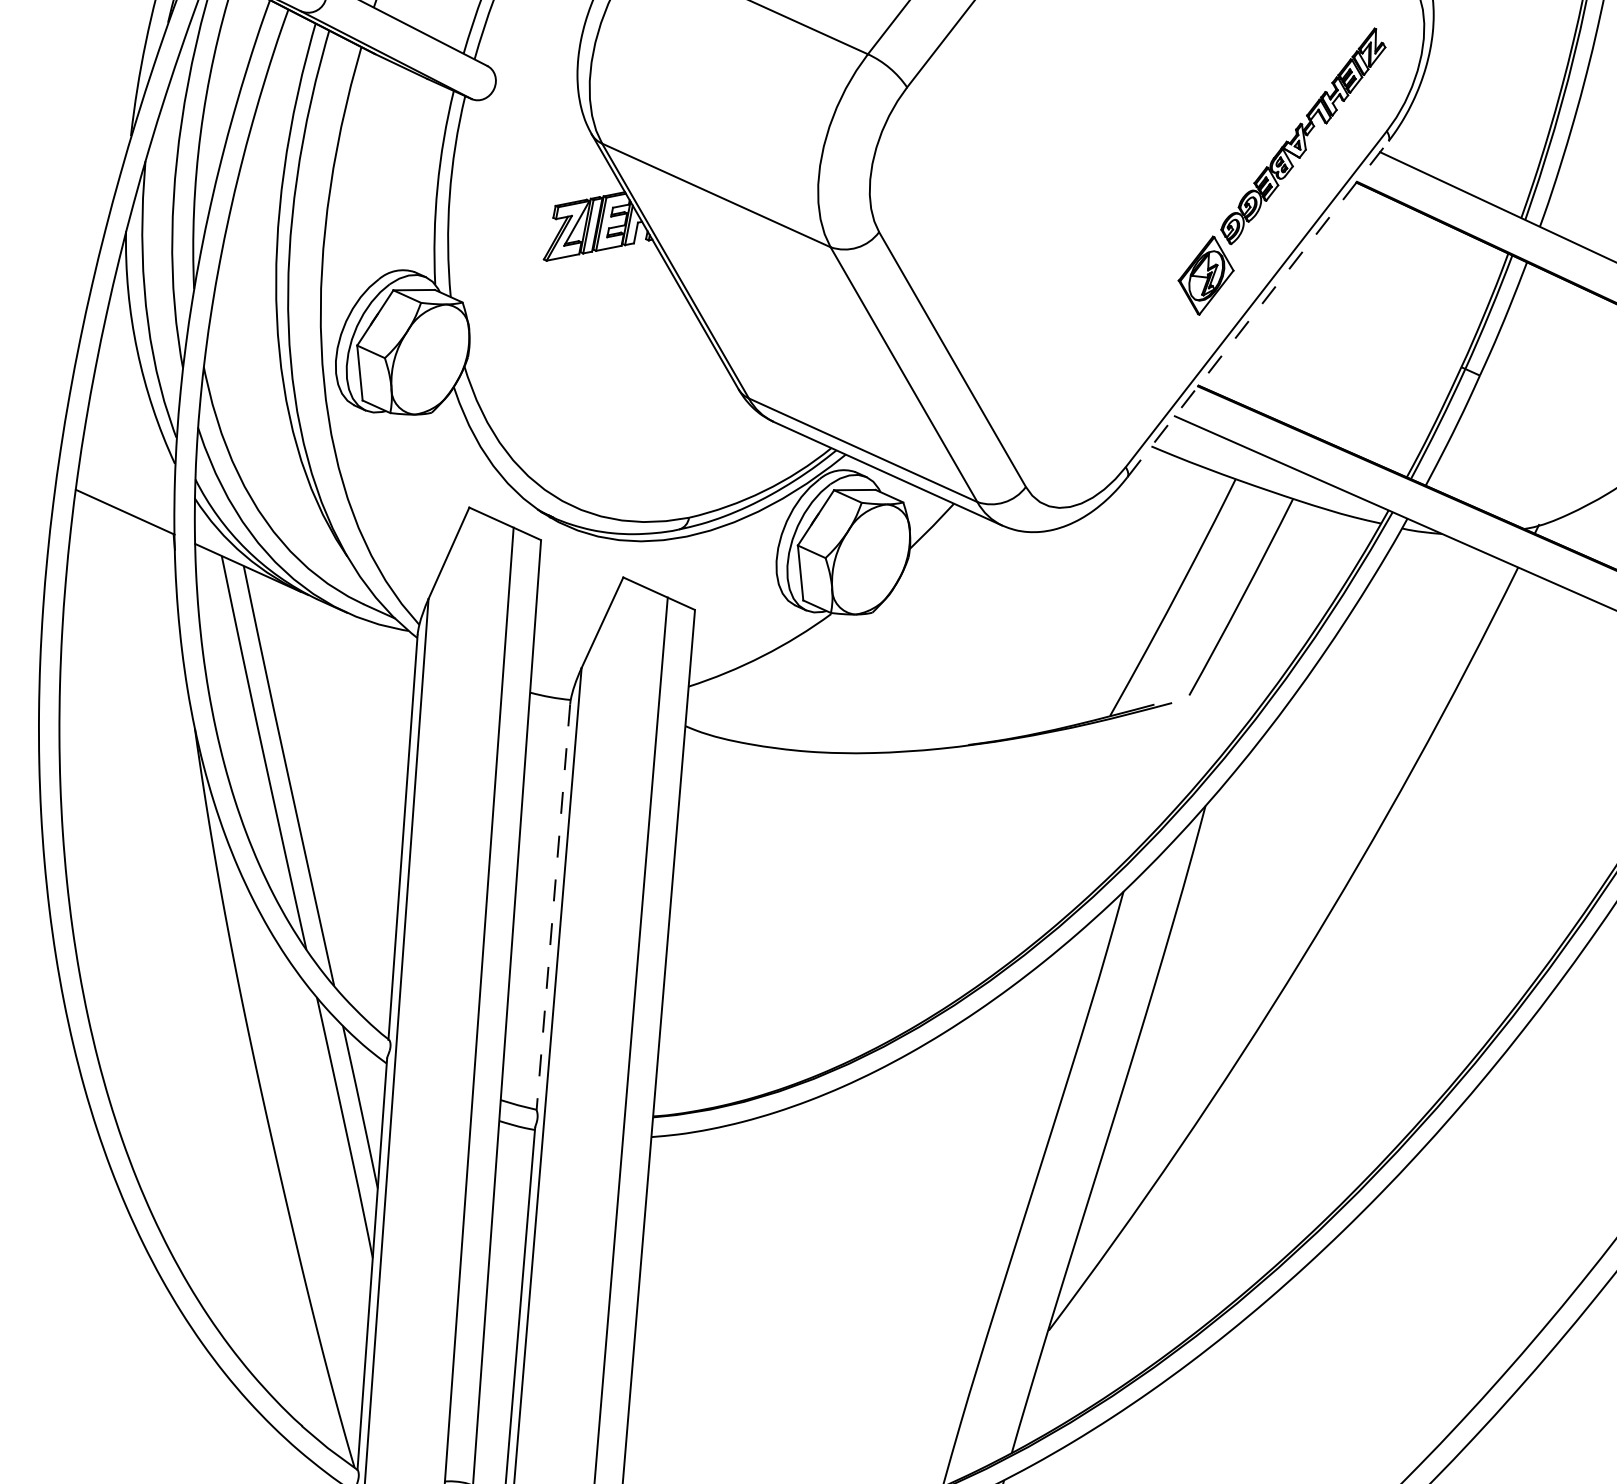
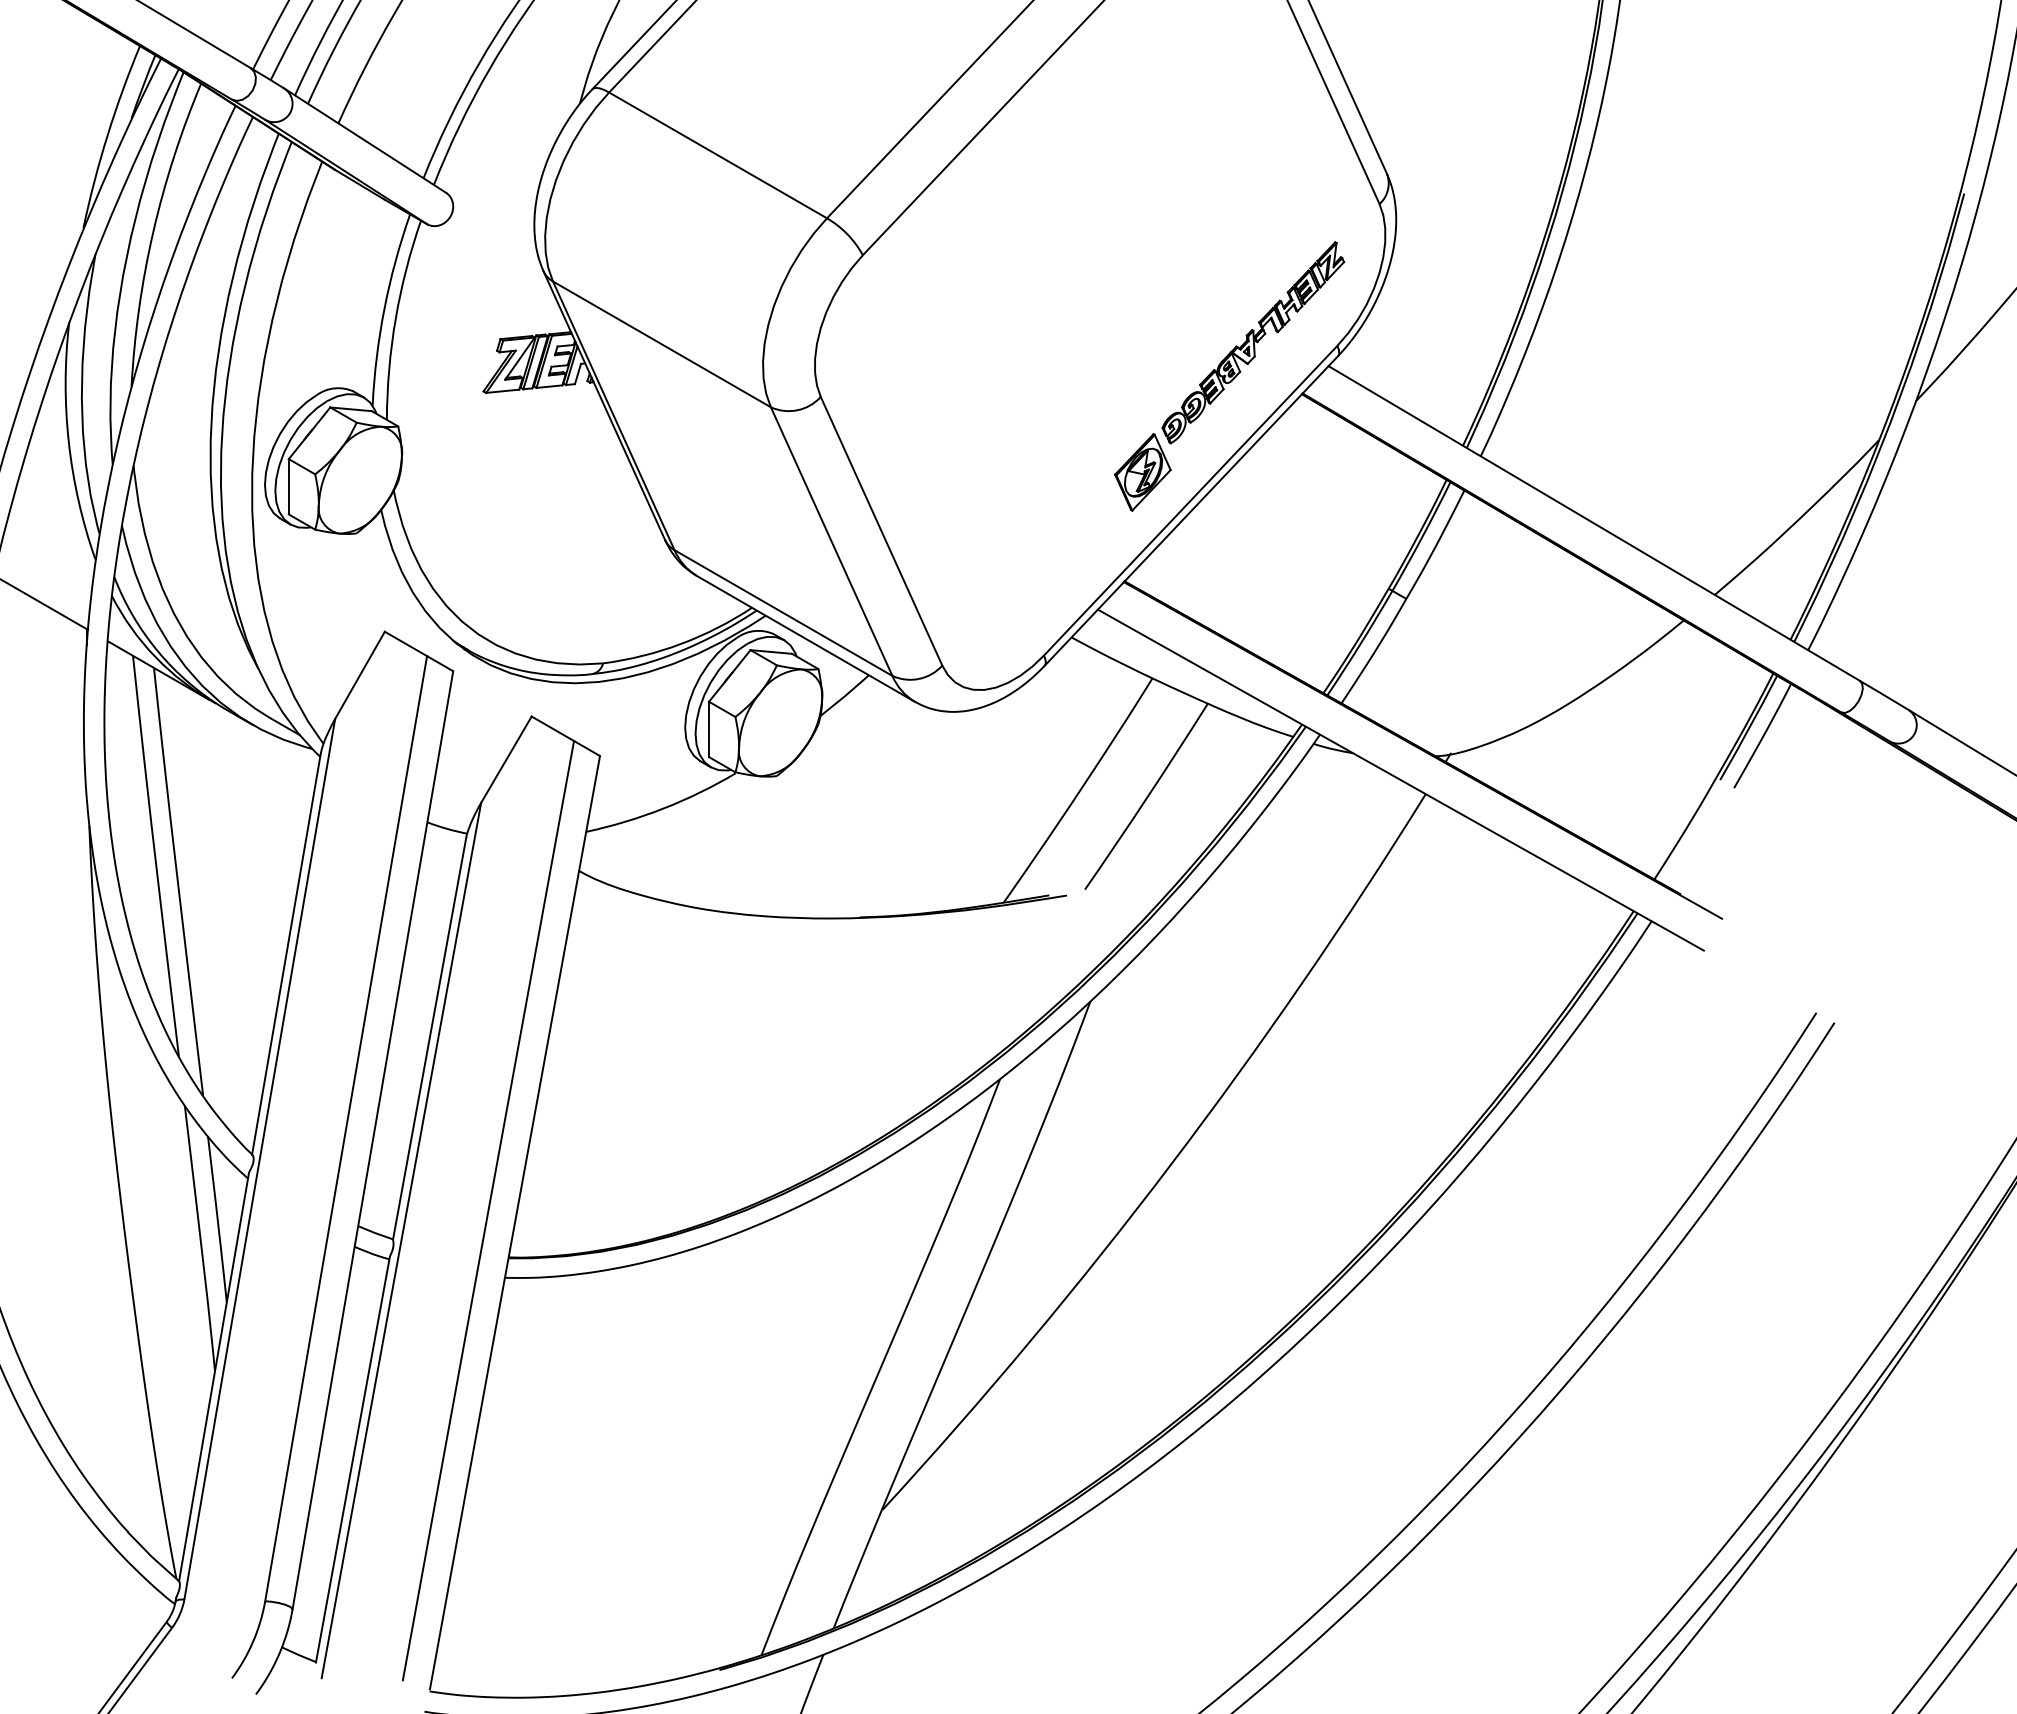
line: (1258, 308) -> (1191, 510), dashed -> solid
line: (553, 907) -> (429, 1039), dashed -> solid

